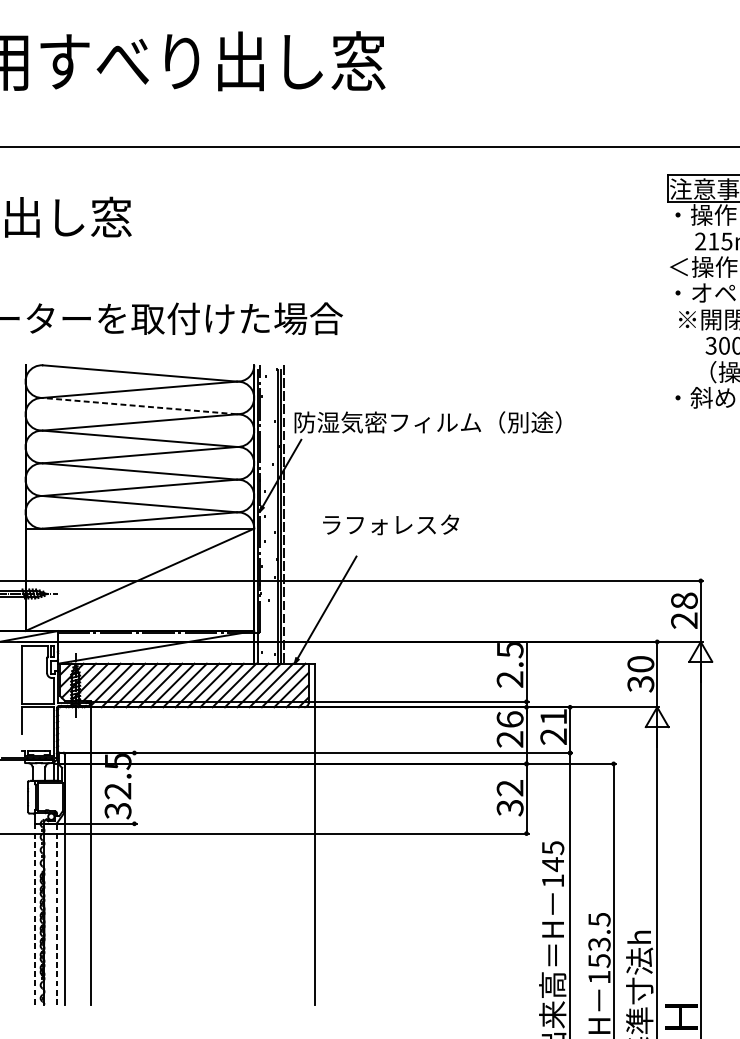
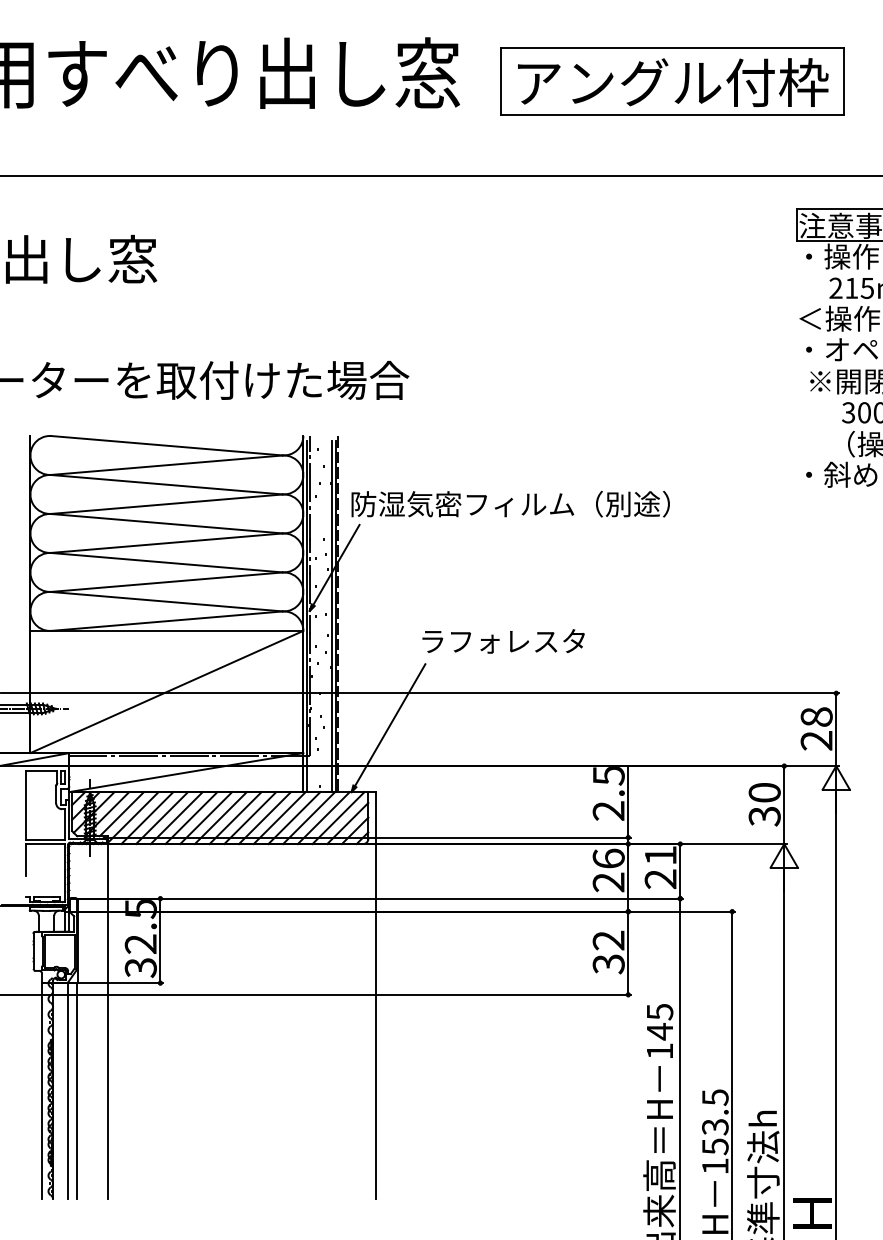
part: (563, 68) -> (672, 81), added
line: (139, 405) -> (166, 484), dashed -> solid
text: (390, 524) -> (503, 641), moved
line: (134, 788) -> (160, 940), added
line: (35, 914) -> (42, 1091), dashed -> solid
line: (56, 914) -> (67, 1091), dashed -> solid

